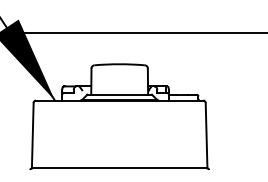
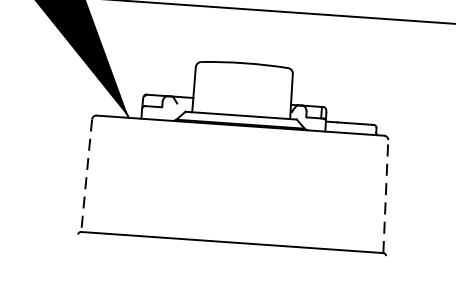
line: (32, 135) -> (86, 175), solid -> dashed
line: (206, 135) -> (385, 196), solid -> dashed

